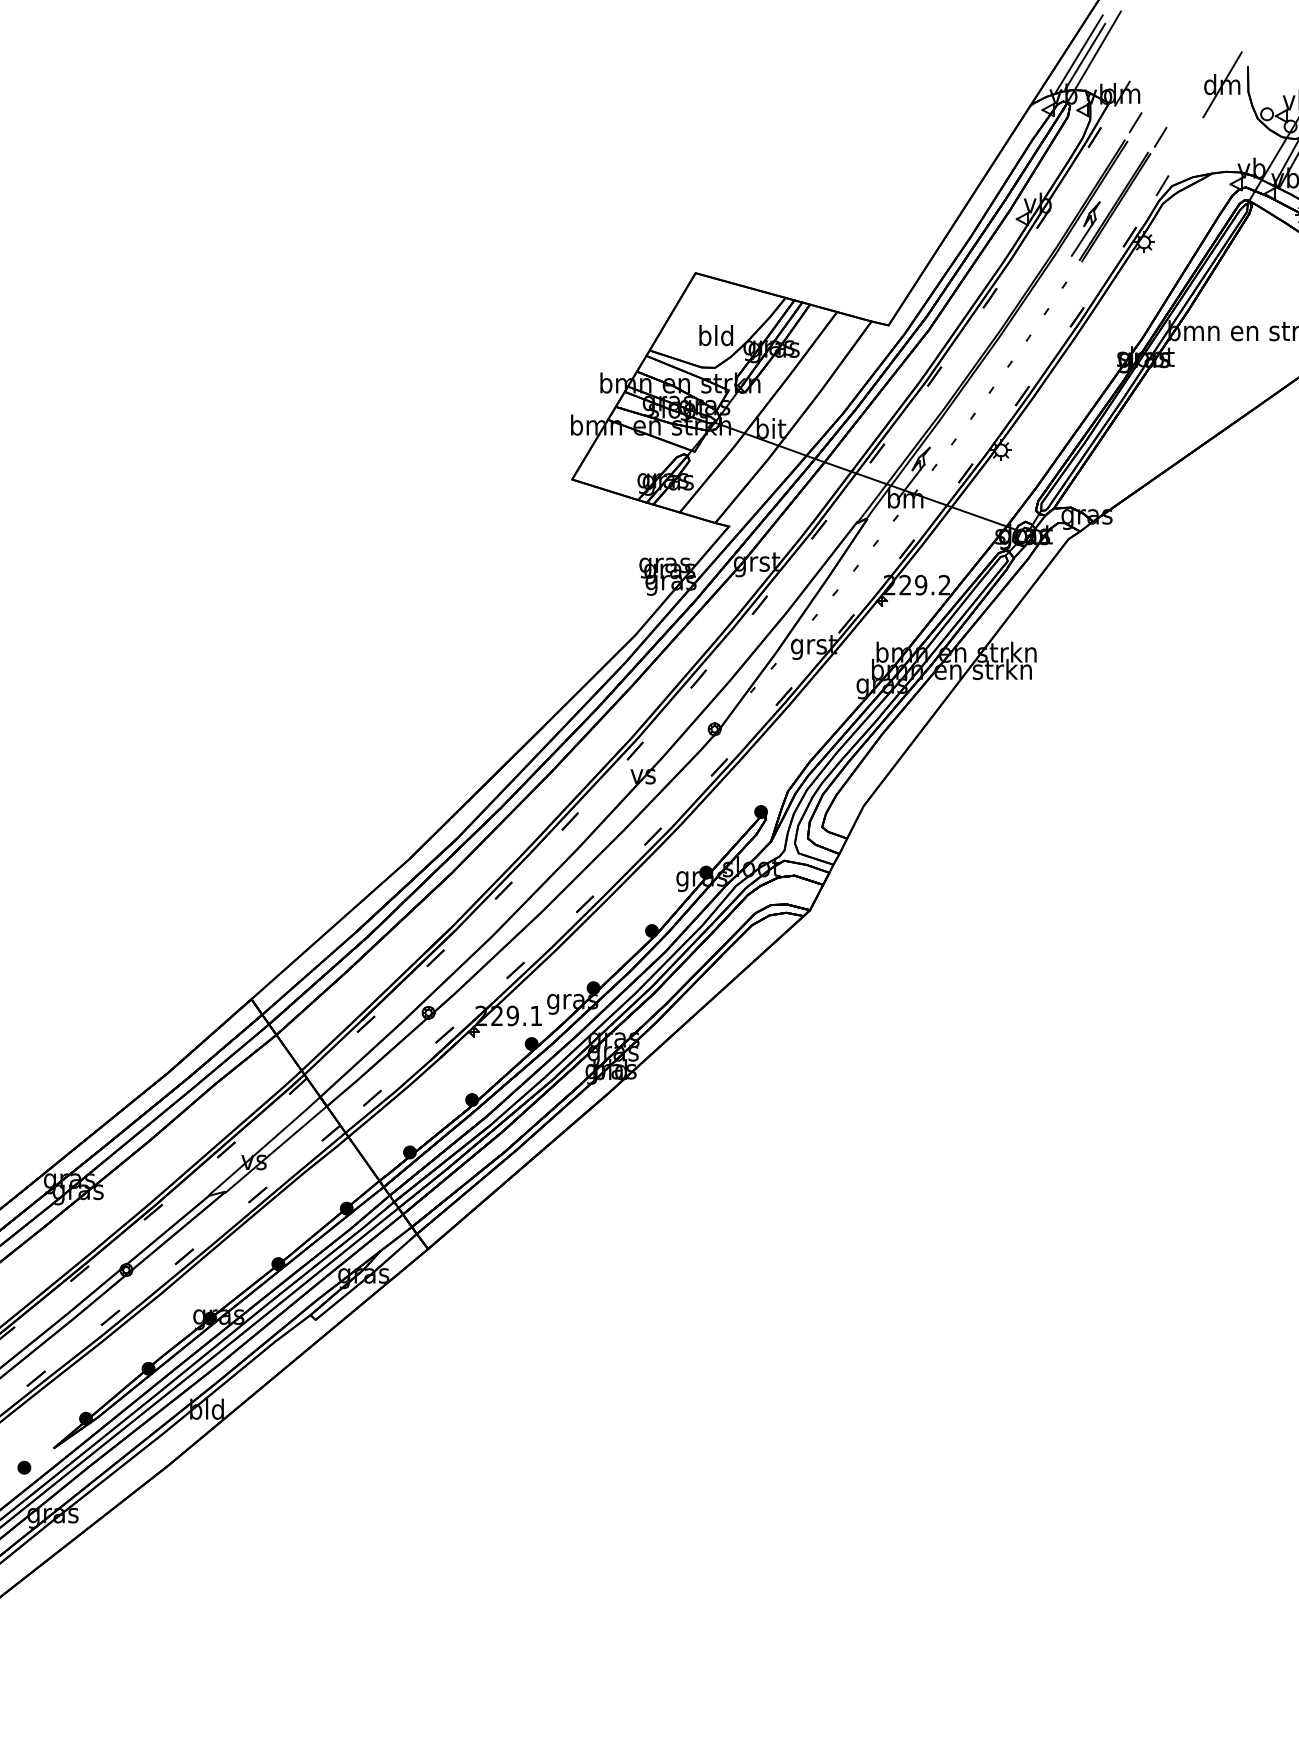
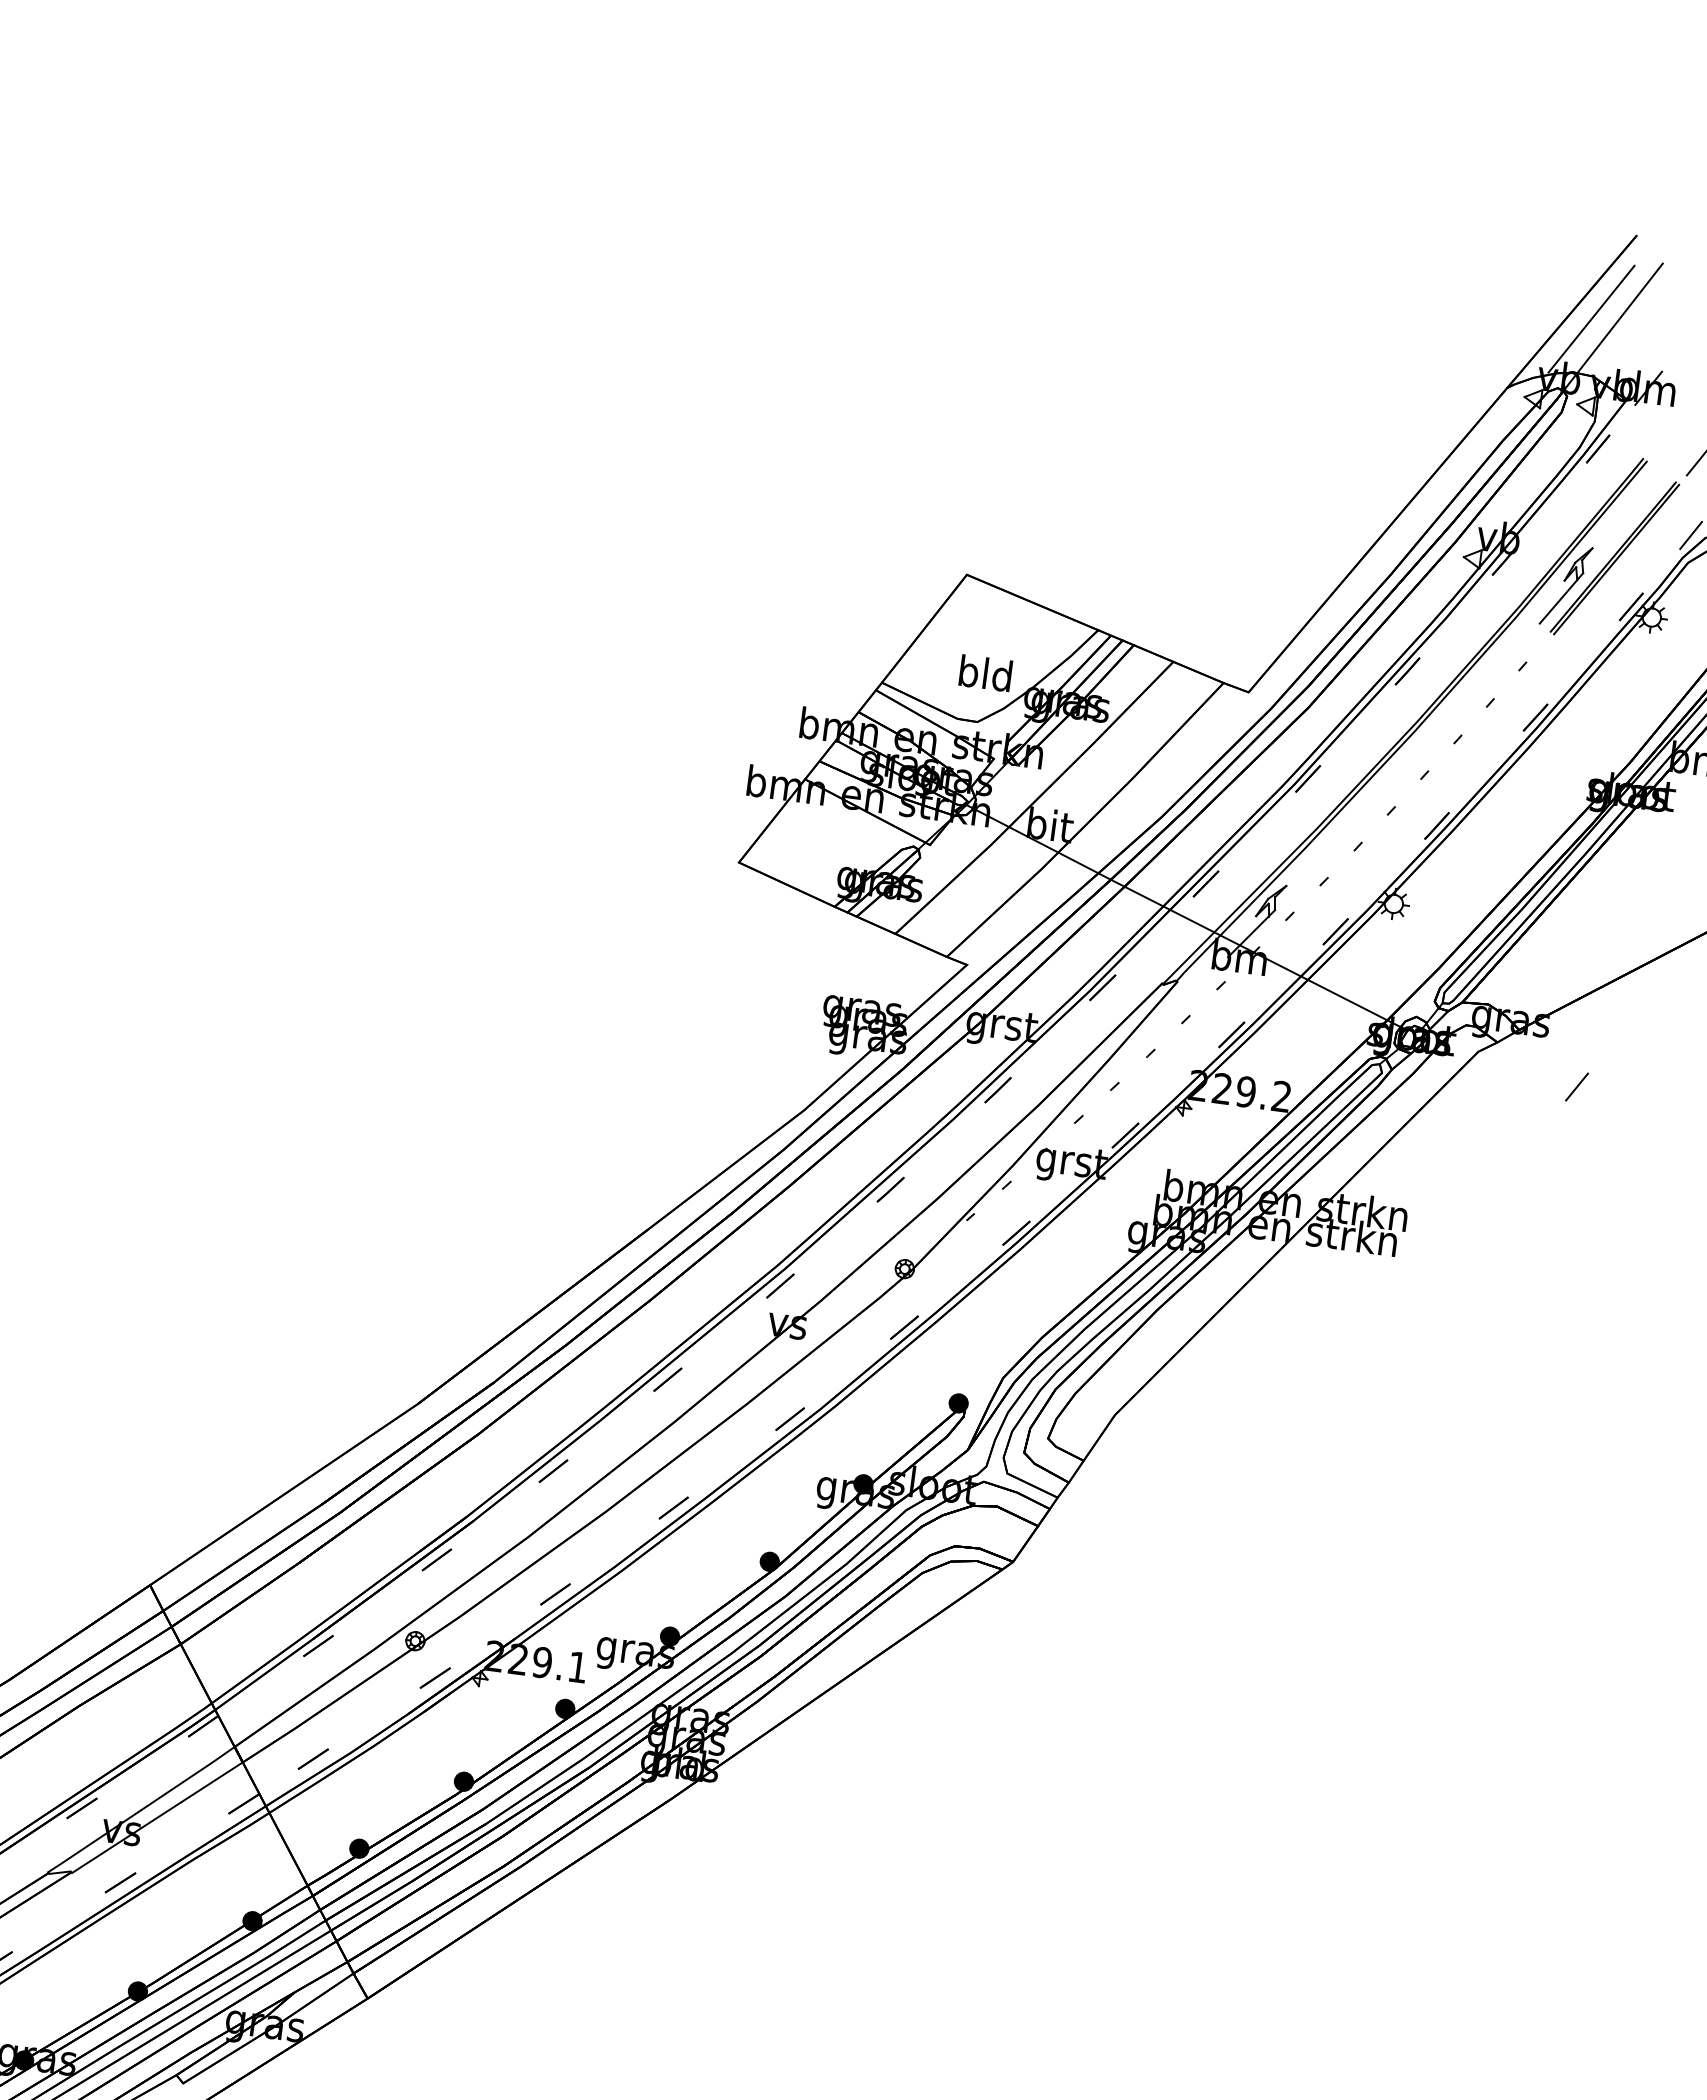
line: (1085, 56) -> (1600, 324), removed
line: (1135, 122) -> (1576, 1086), moved

